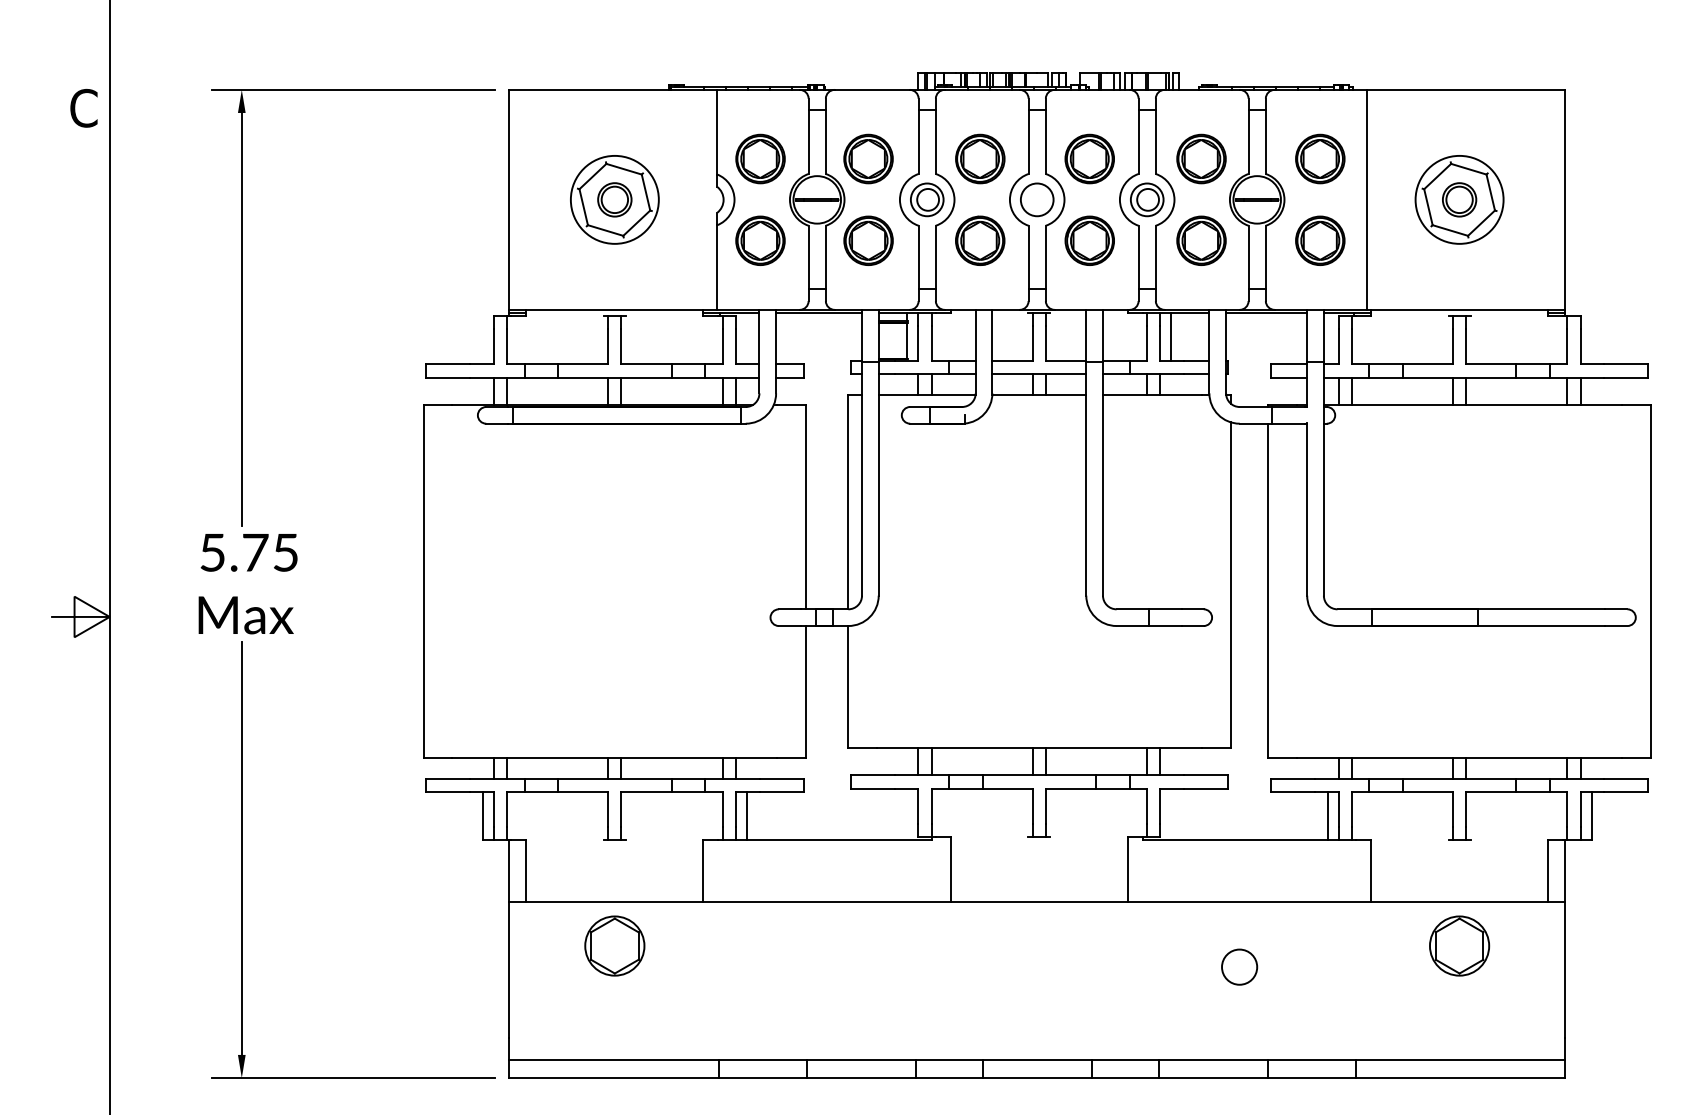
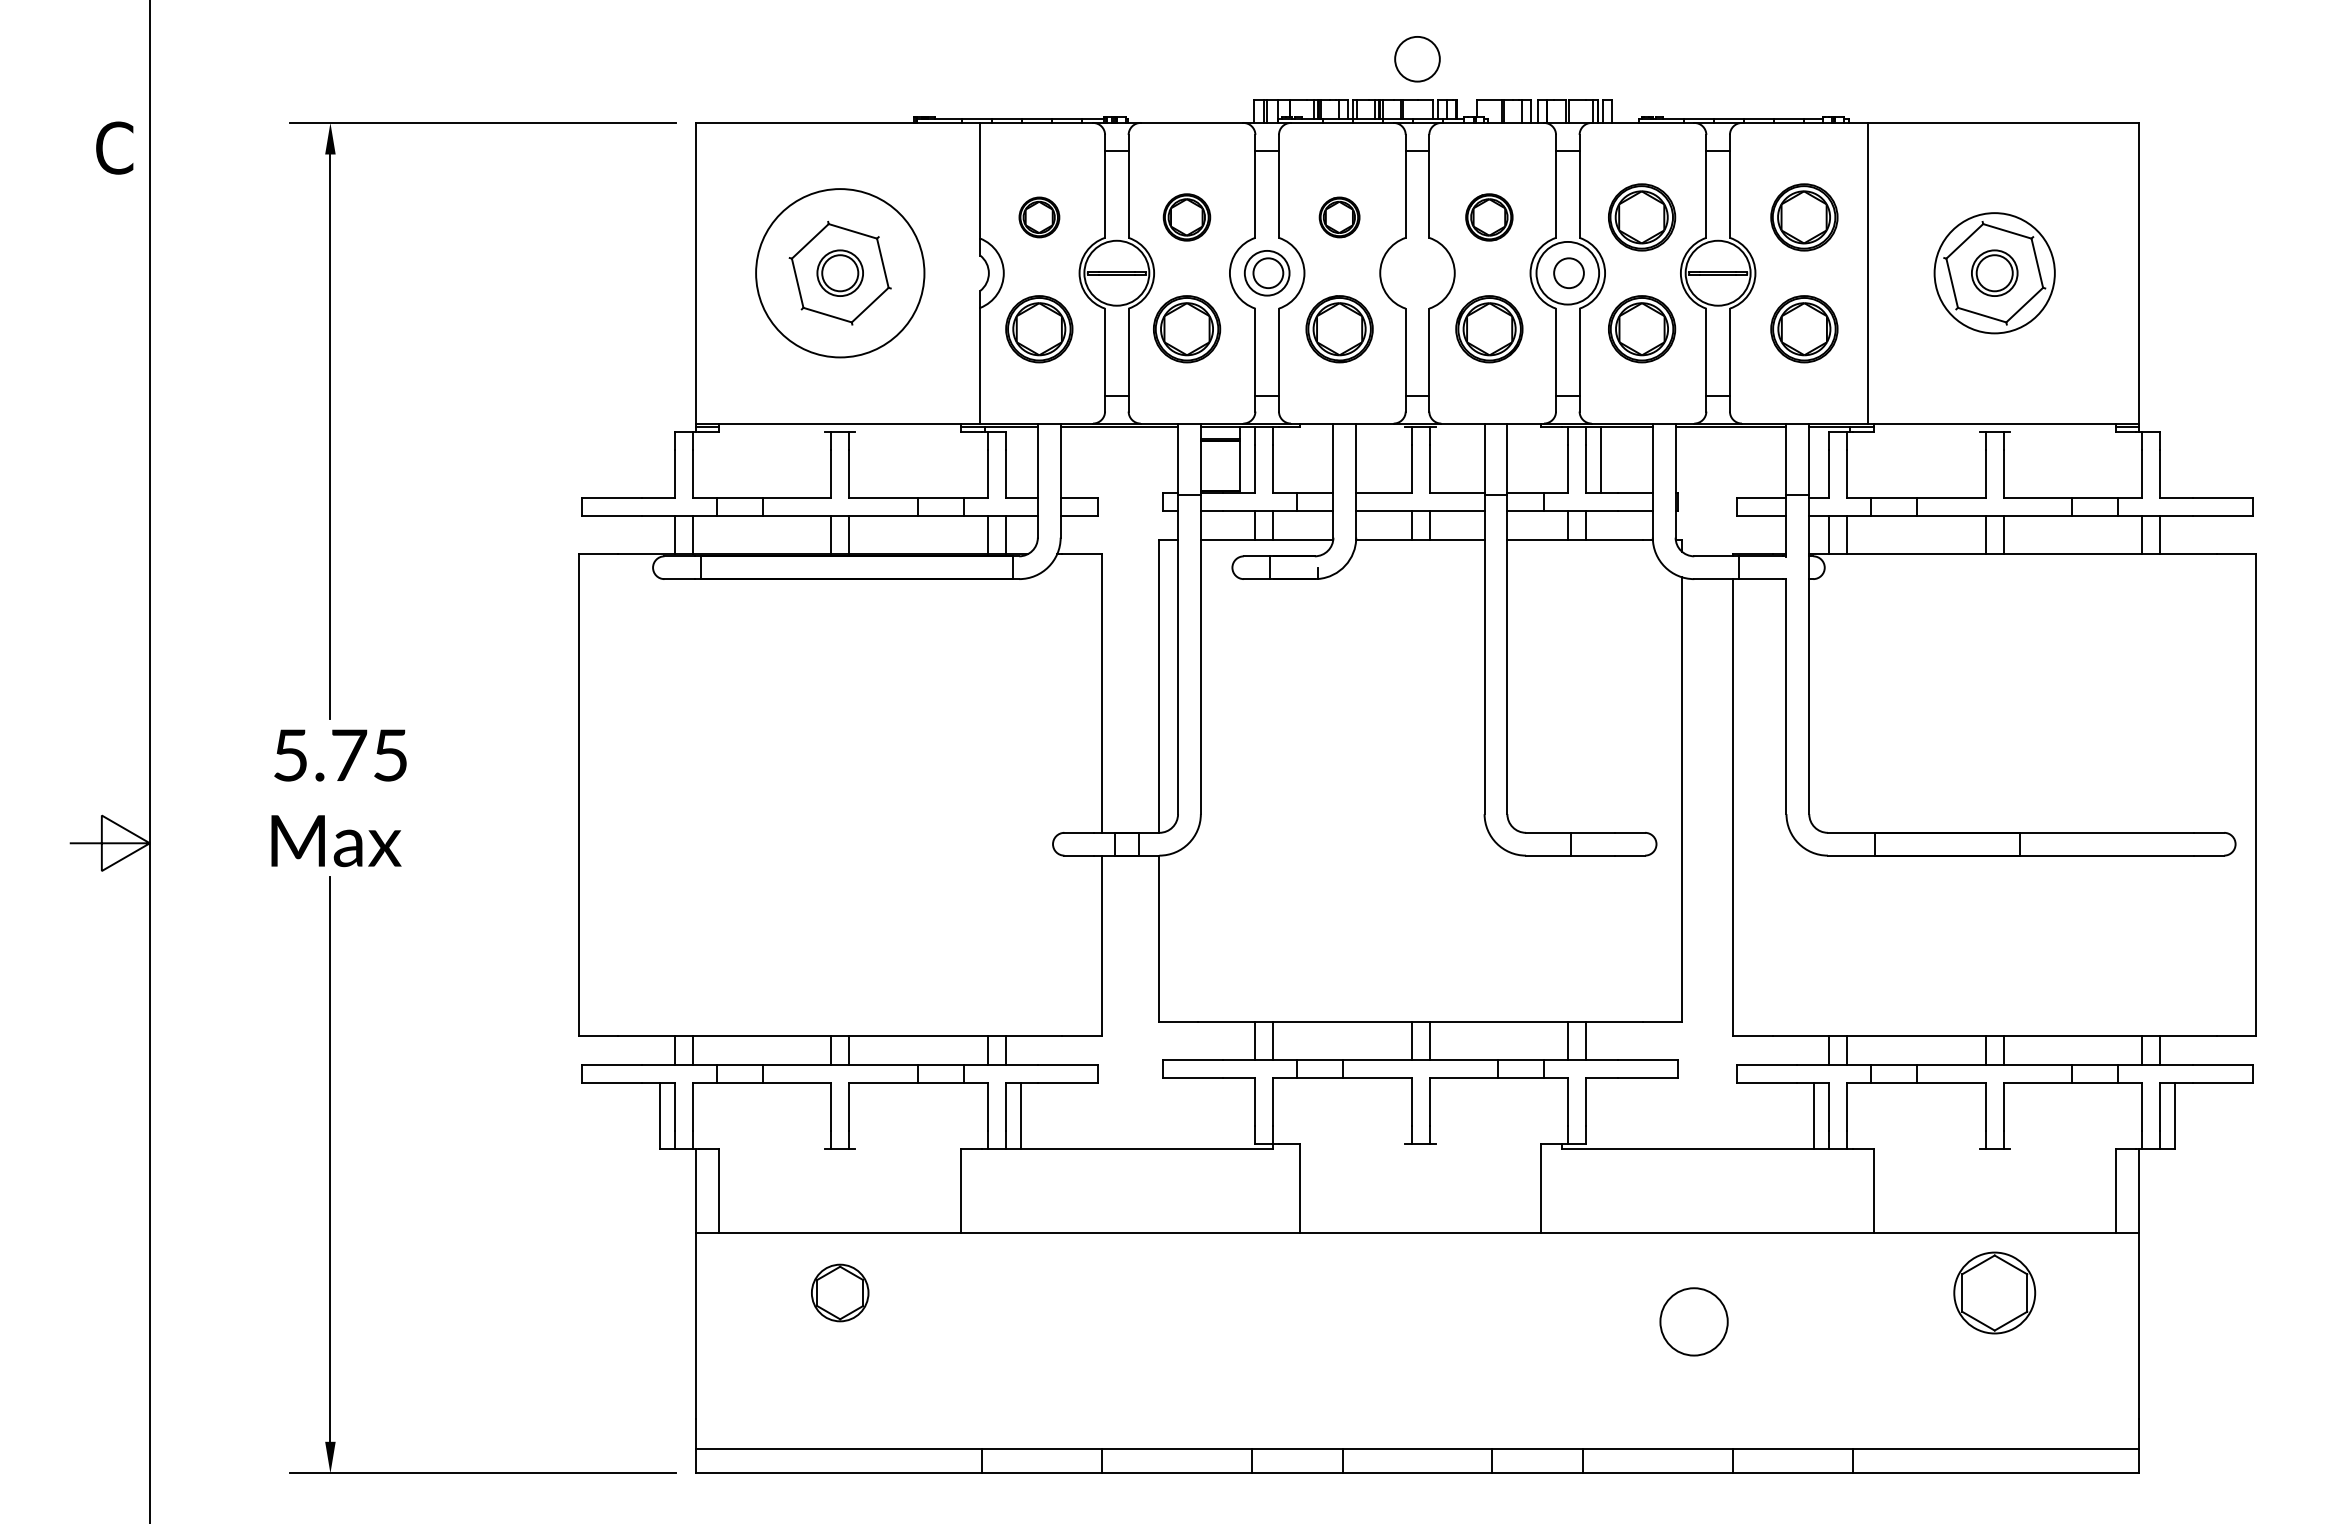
part: (760, 159) -> (1039, 217), size x0.6
part: (868, 159) -> (1186, 217), size x0.7
part: (980, 159) -> (1339, 217), size x0.6
part: (1089, 159) -> (1489, 217), size x0.7
circle: (1146, 199) -> (1567, 272), size x1.4
circle: (615, 200) -> (840, 273), size x1.4
circle: (1037, 200) -> (1417, 59), moved
part: (614, 945) -> (839, 1292), size x0.7
circle: (1239, 966) -> (1694, 1321), size x1.4

